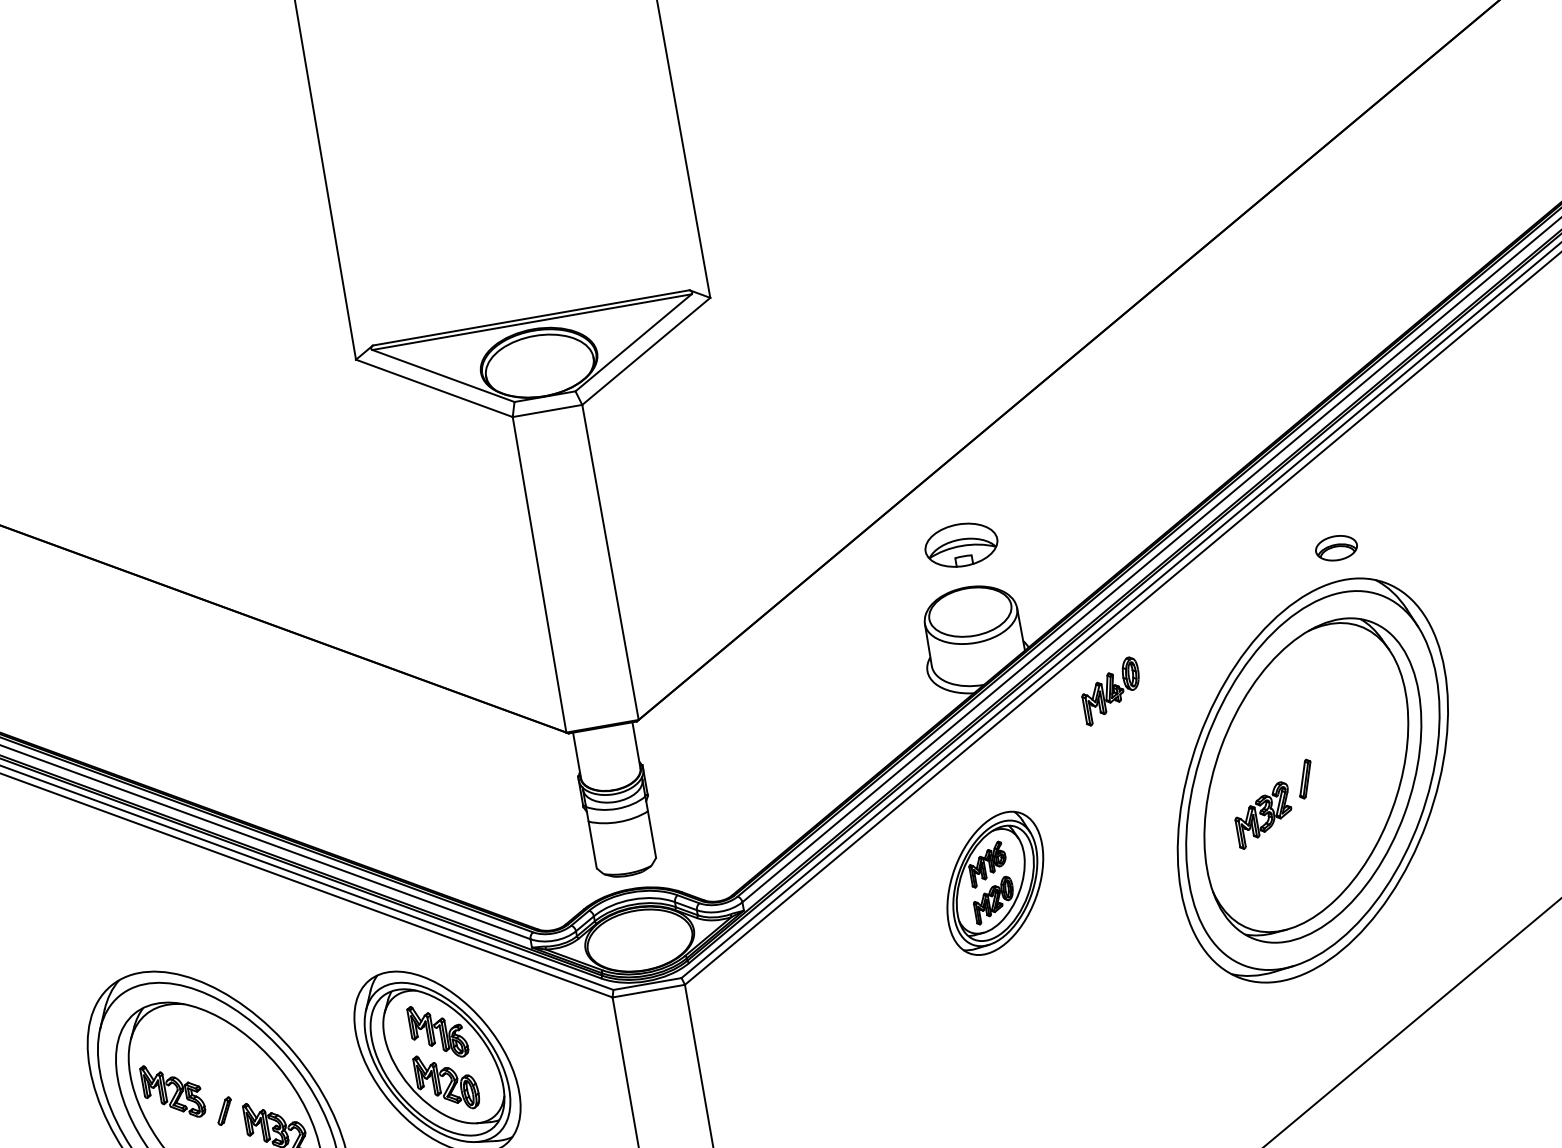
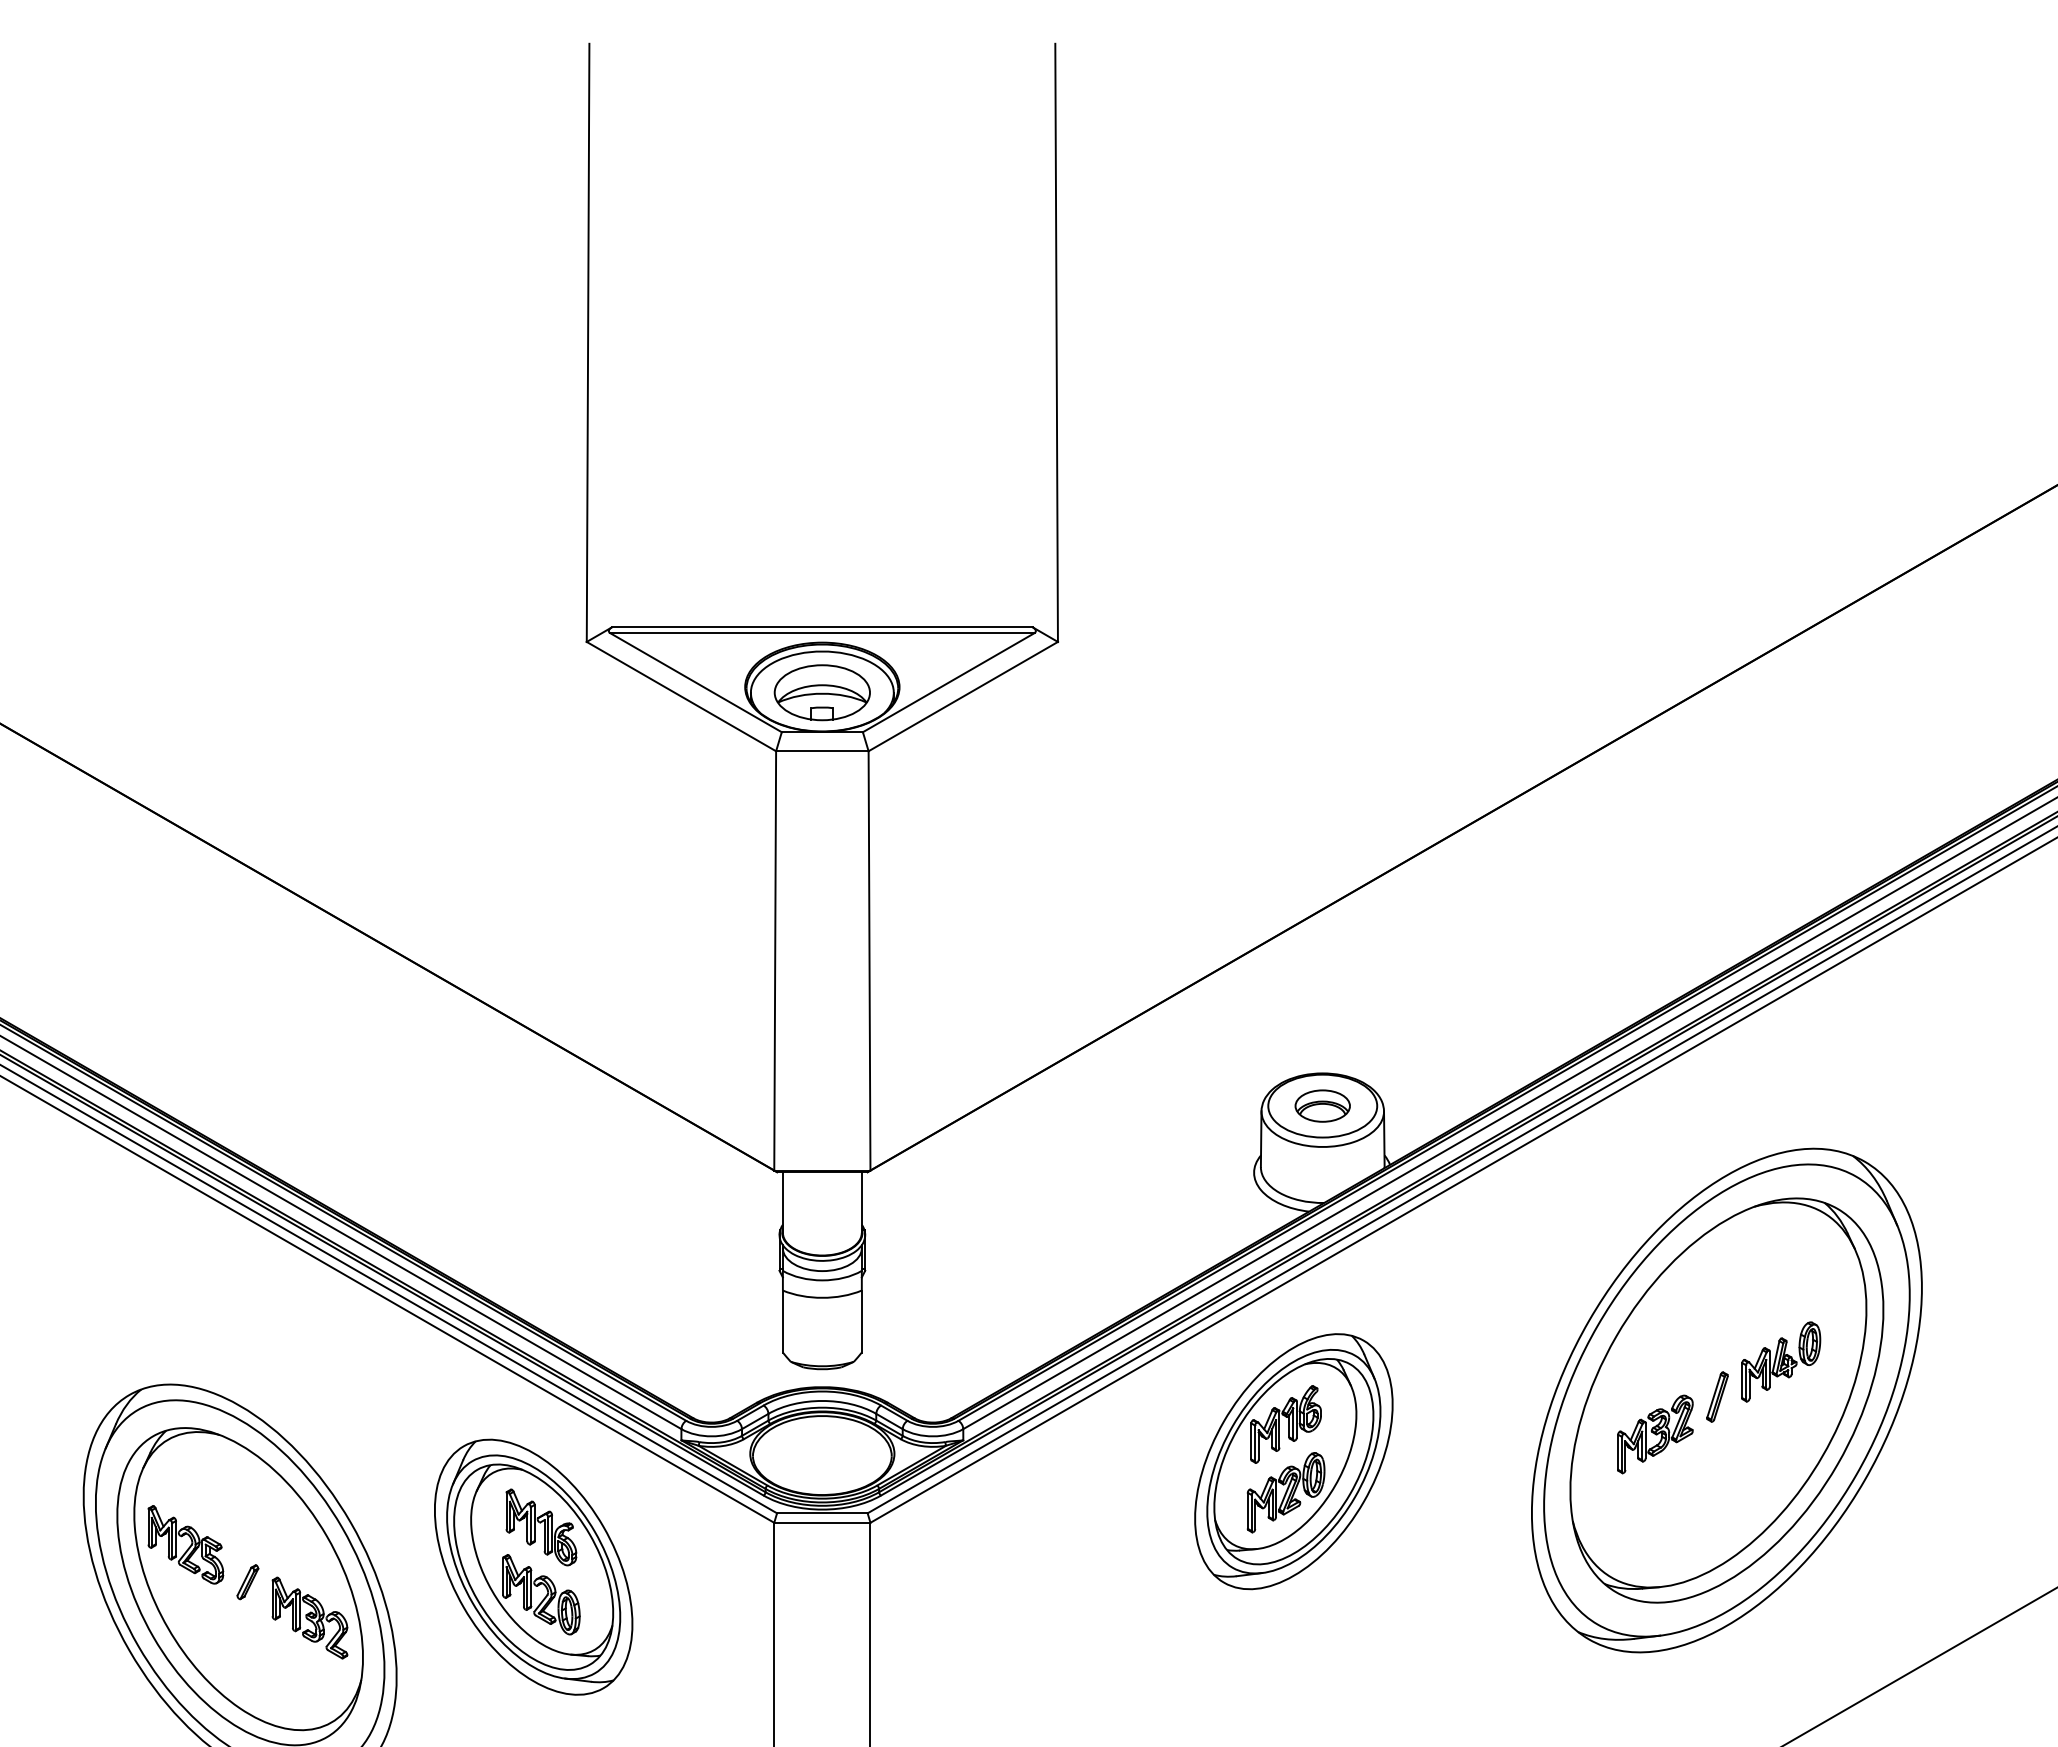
part: (960, 545) -> (821, 692), moved
part: (1336, 547) -> (1322, 1105), moved
part: (1111, 690) -> (1781, 1361), moved
part: (994, 883) -> (1293, 1461), size x1.43

